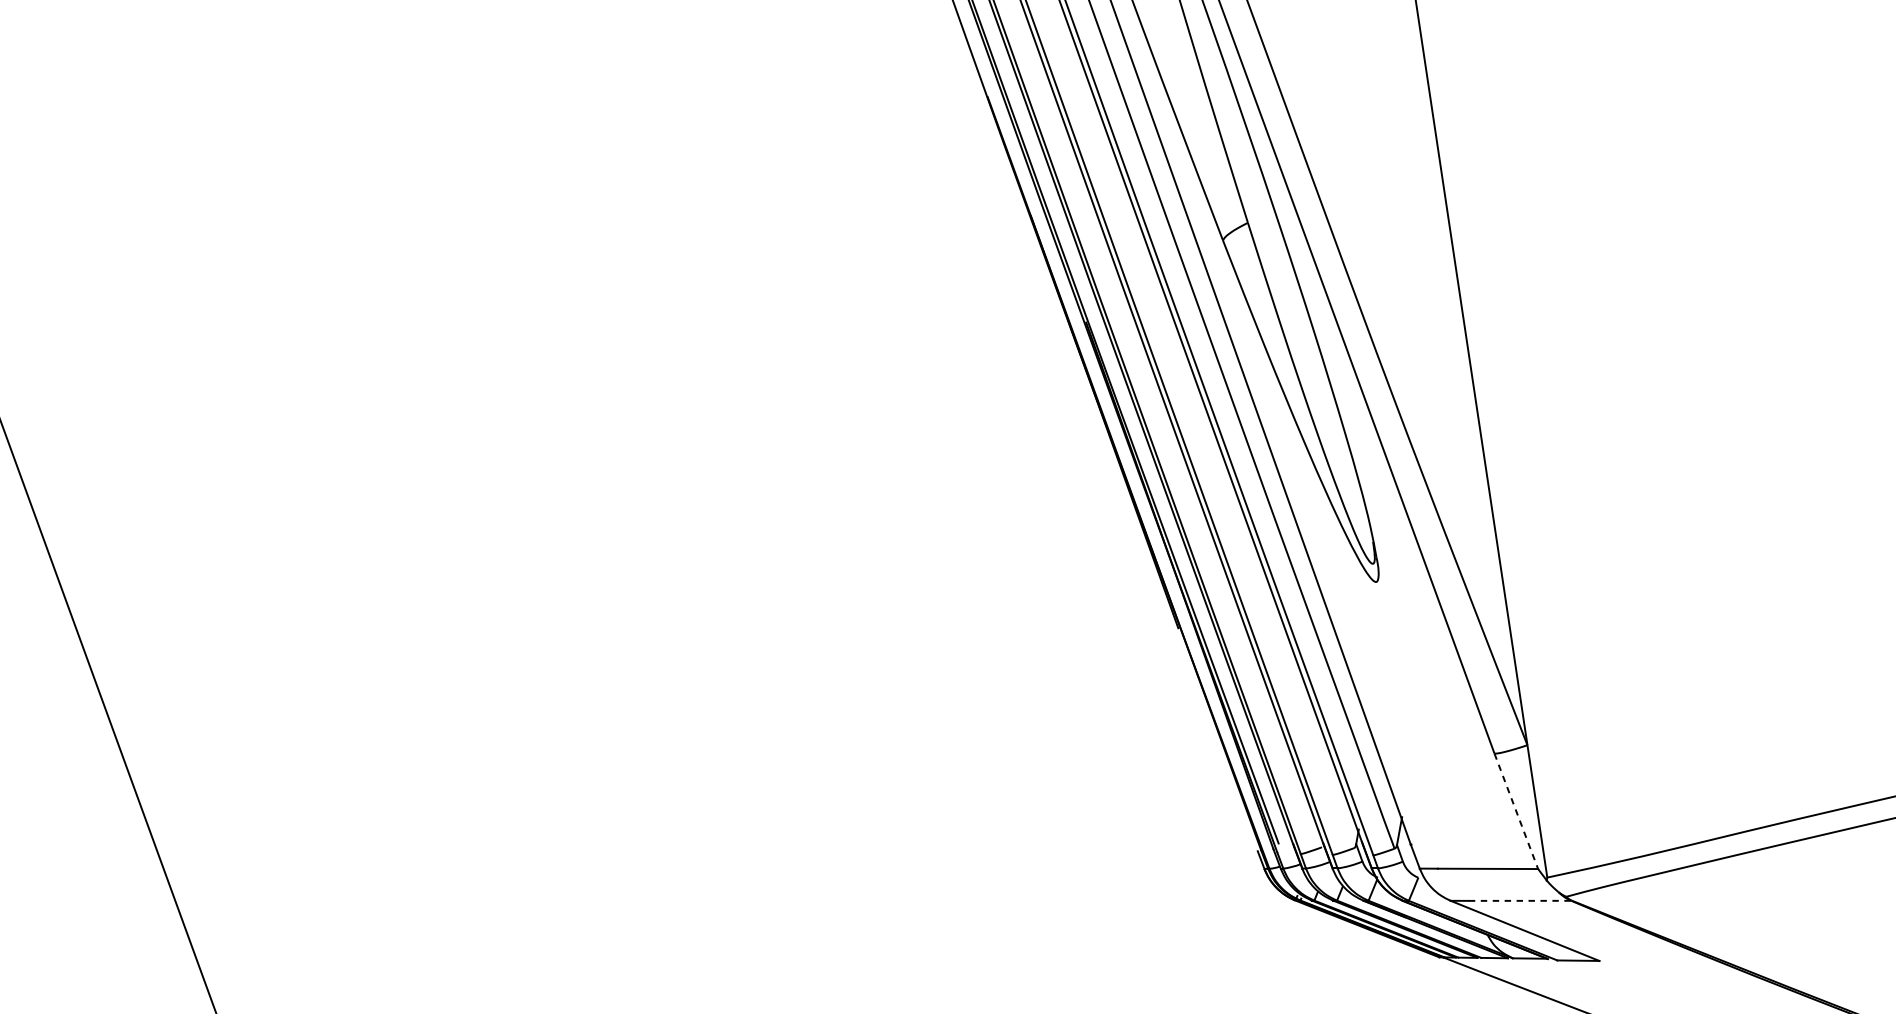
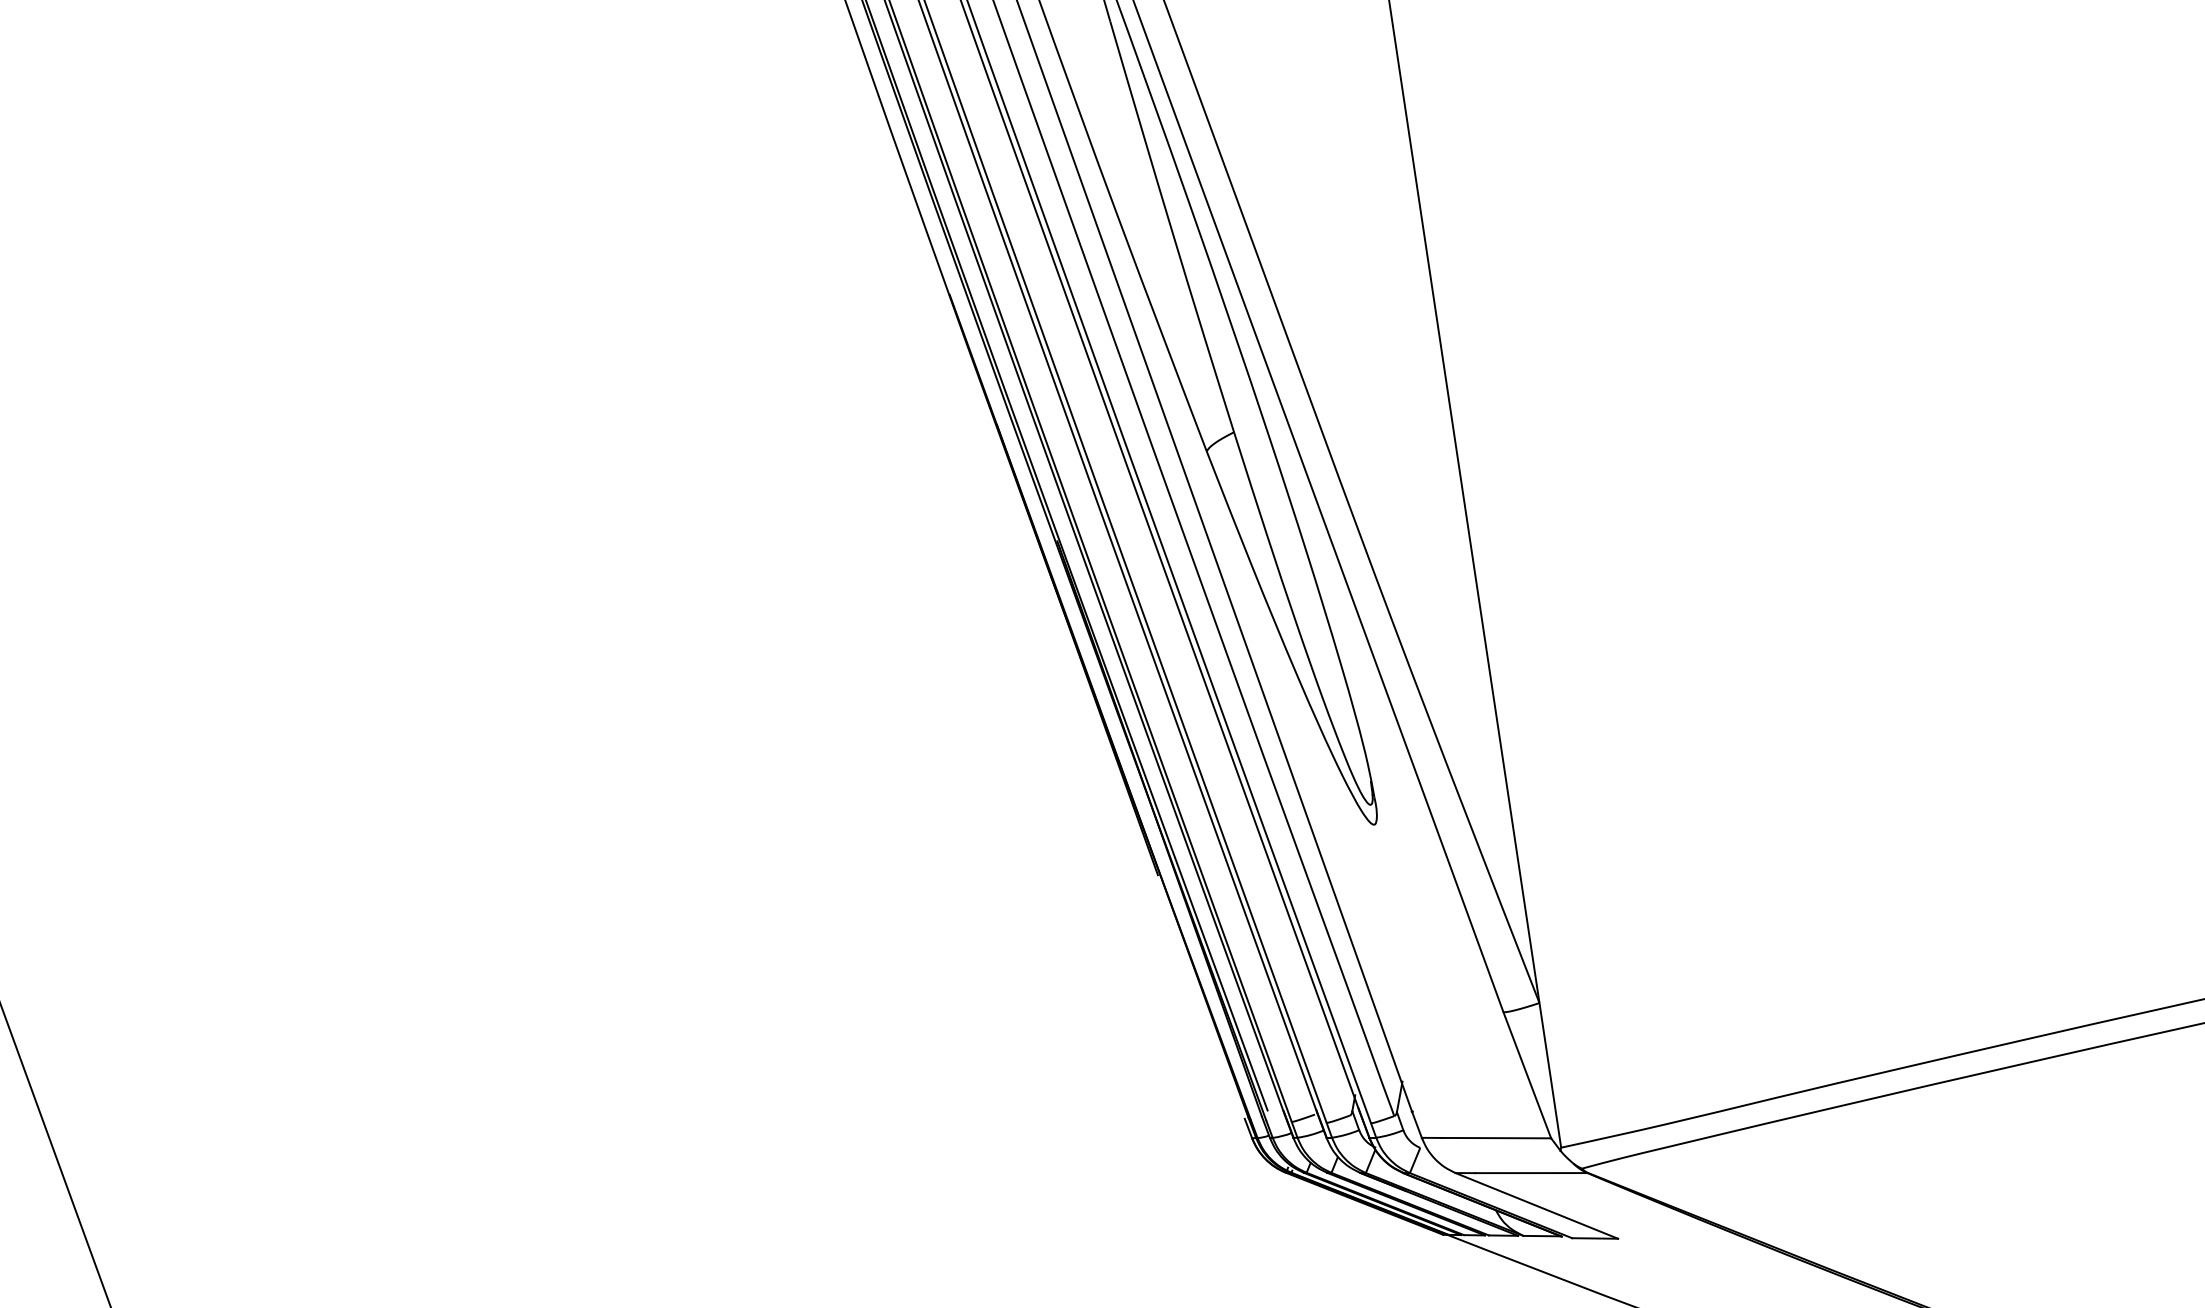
line: (1516, 811) -> (1527, 1075), dashed -> solid
line: (1520, 901) -> (1531, 1173), dashed -> solid

